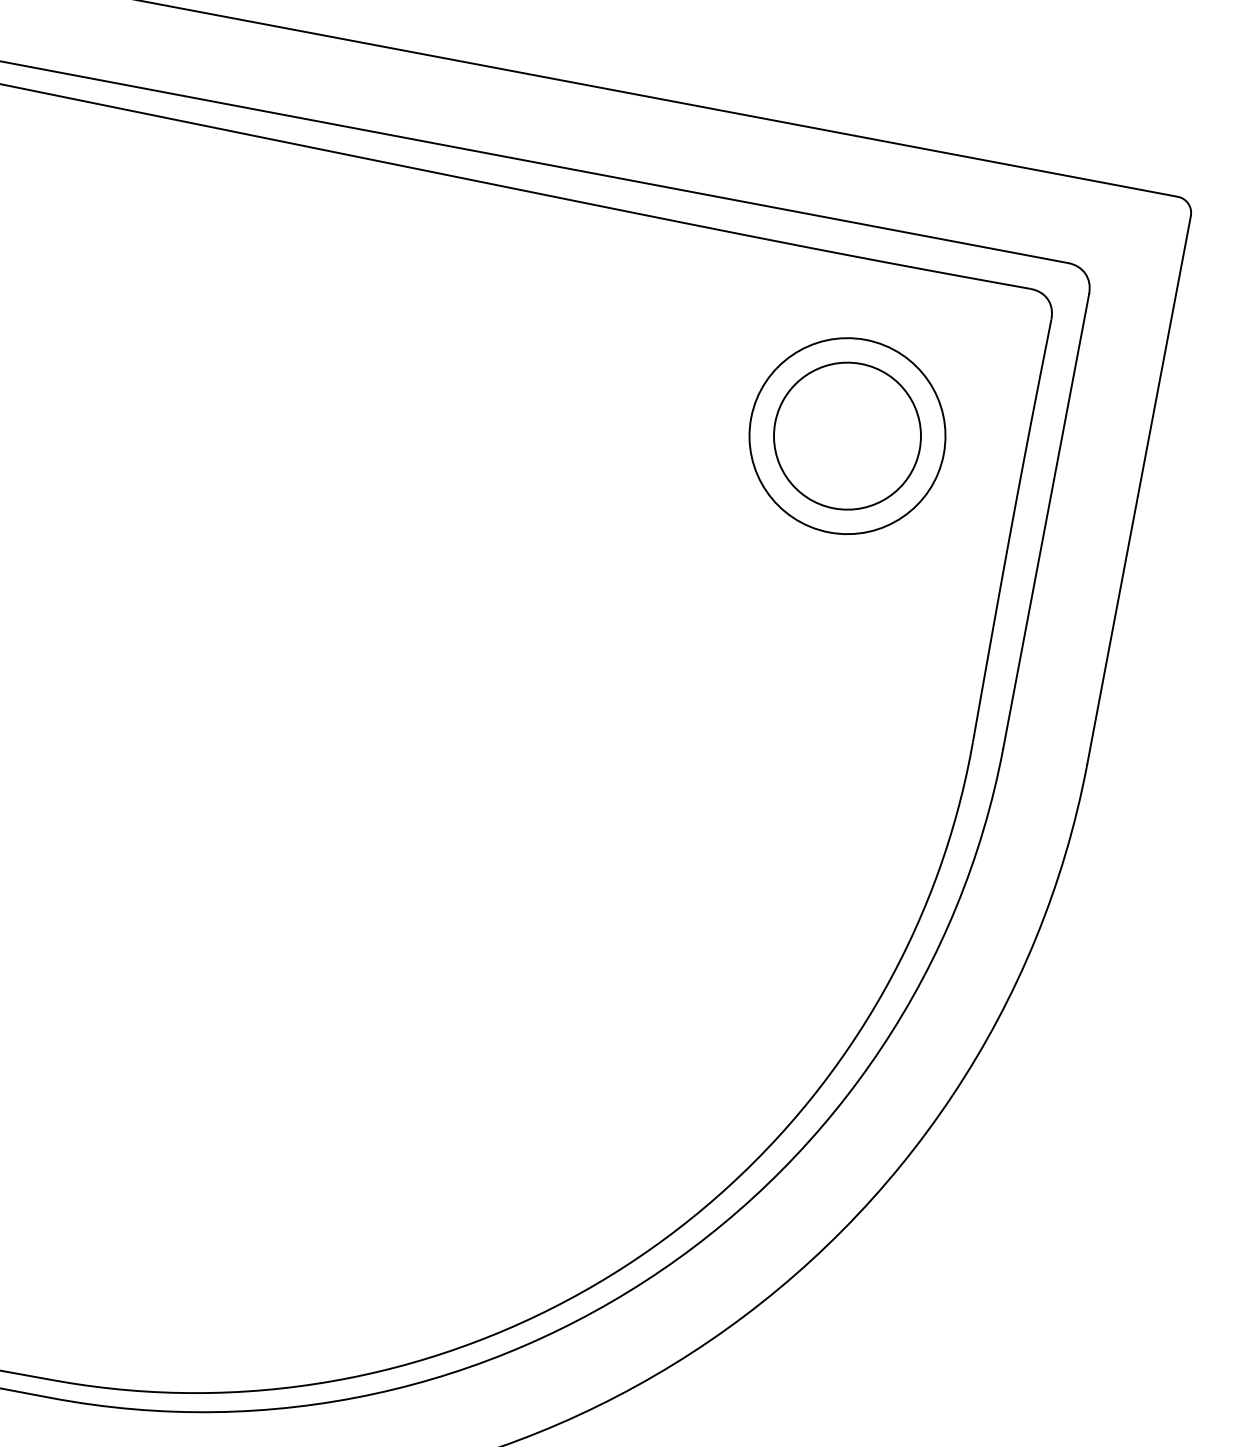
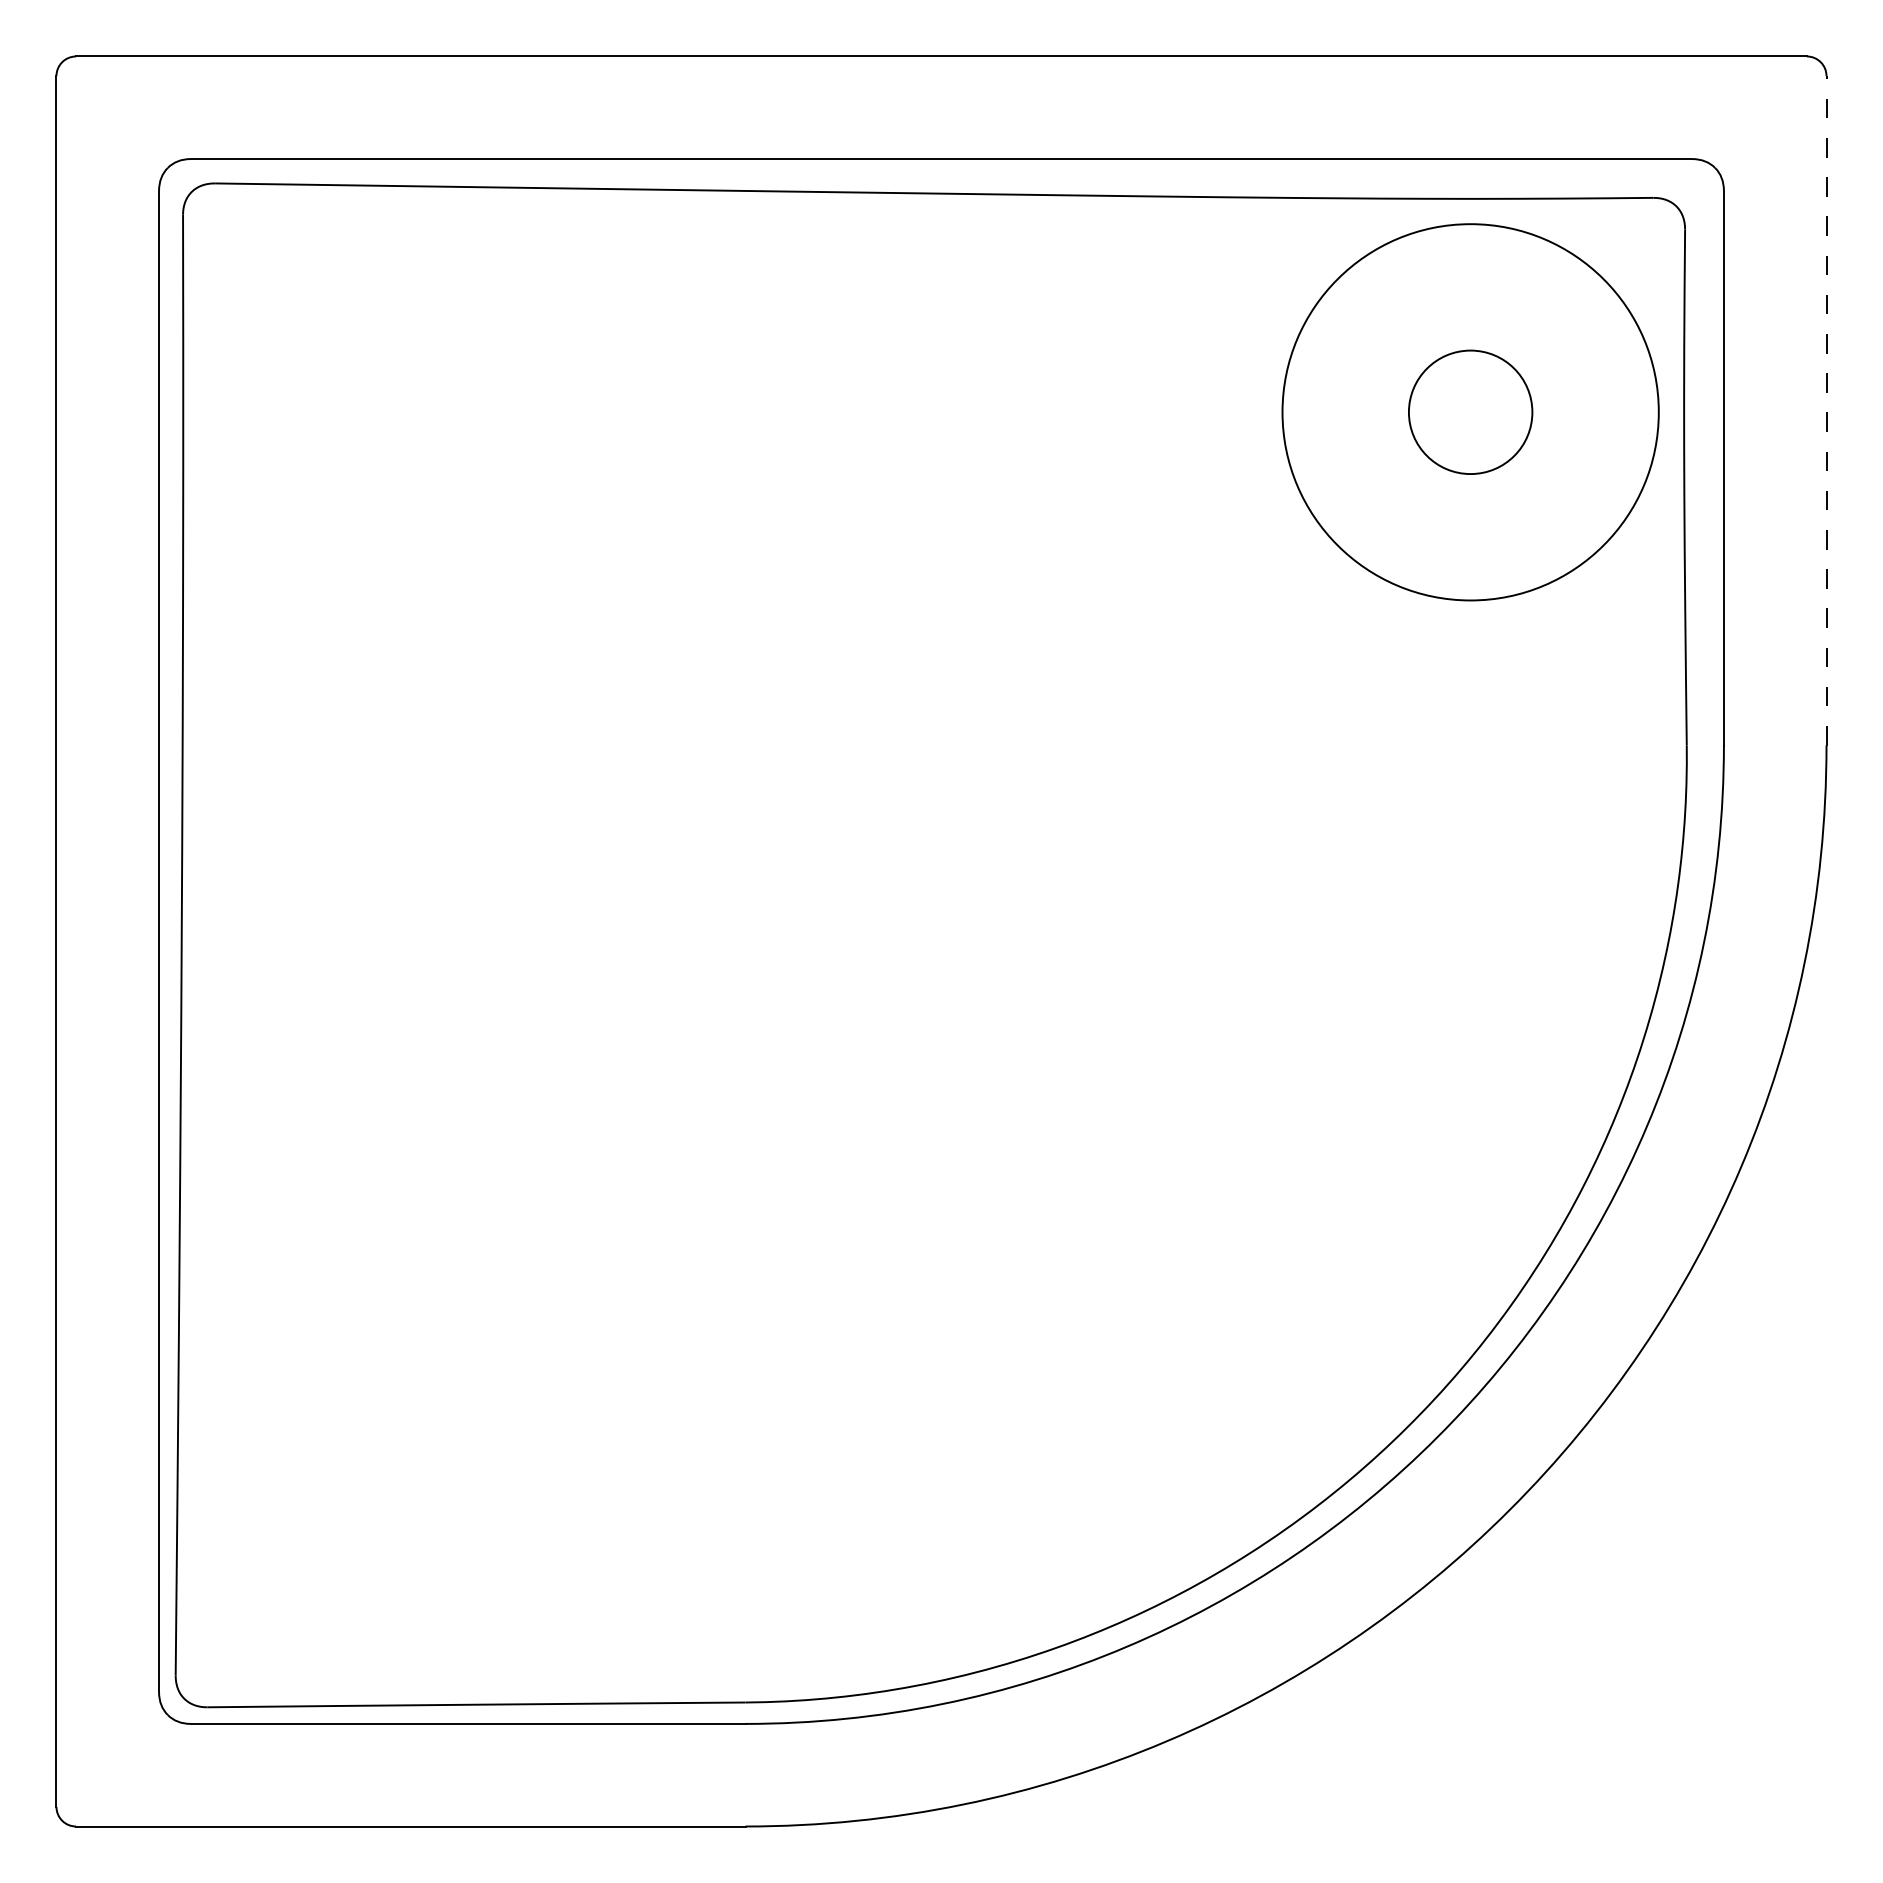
circle: (847, 435) -> (1470, 411), size x1.6
circle: (847, 436) -> (1470, 412), size x0.7
line: (1139, 489) -> (1826, 410), solid -> dashed

